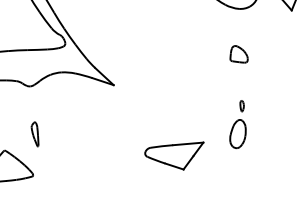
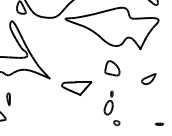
part: (238, 54) -> (112, 68), size x1.67
part: (174, 157) -> (76, 88), moved
part: (256, 164) -> (116, 123), added

